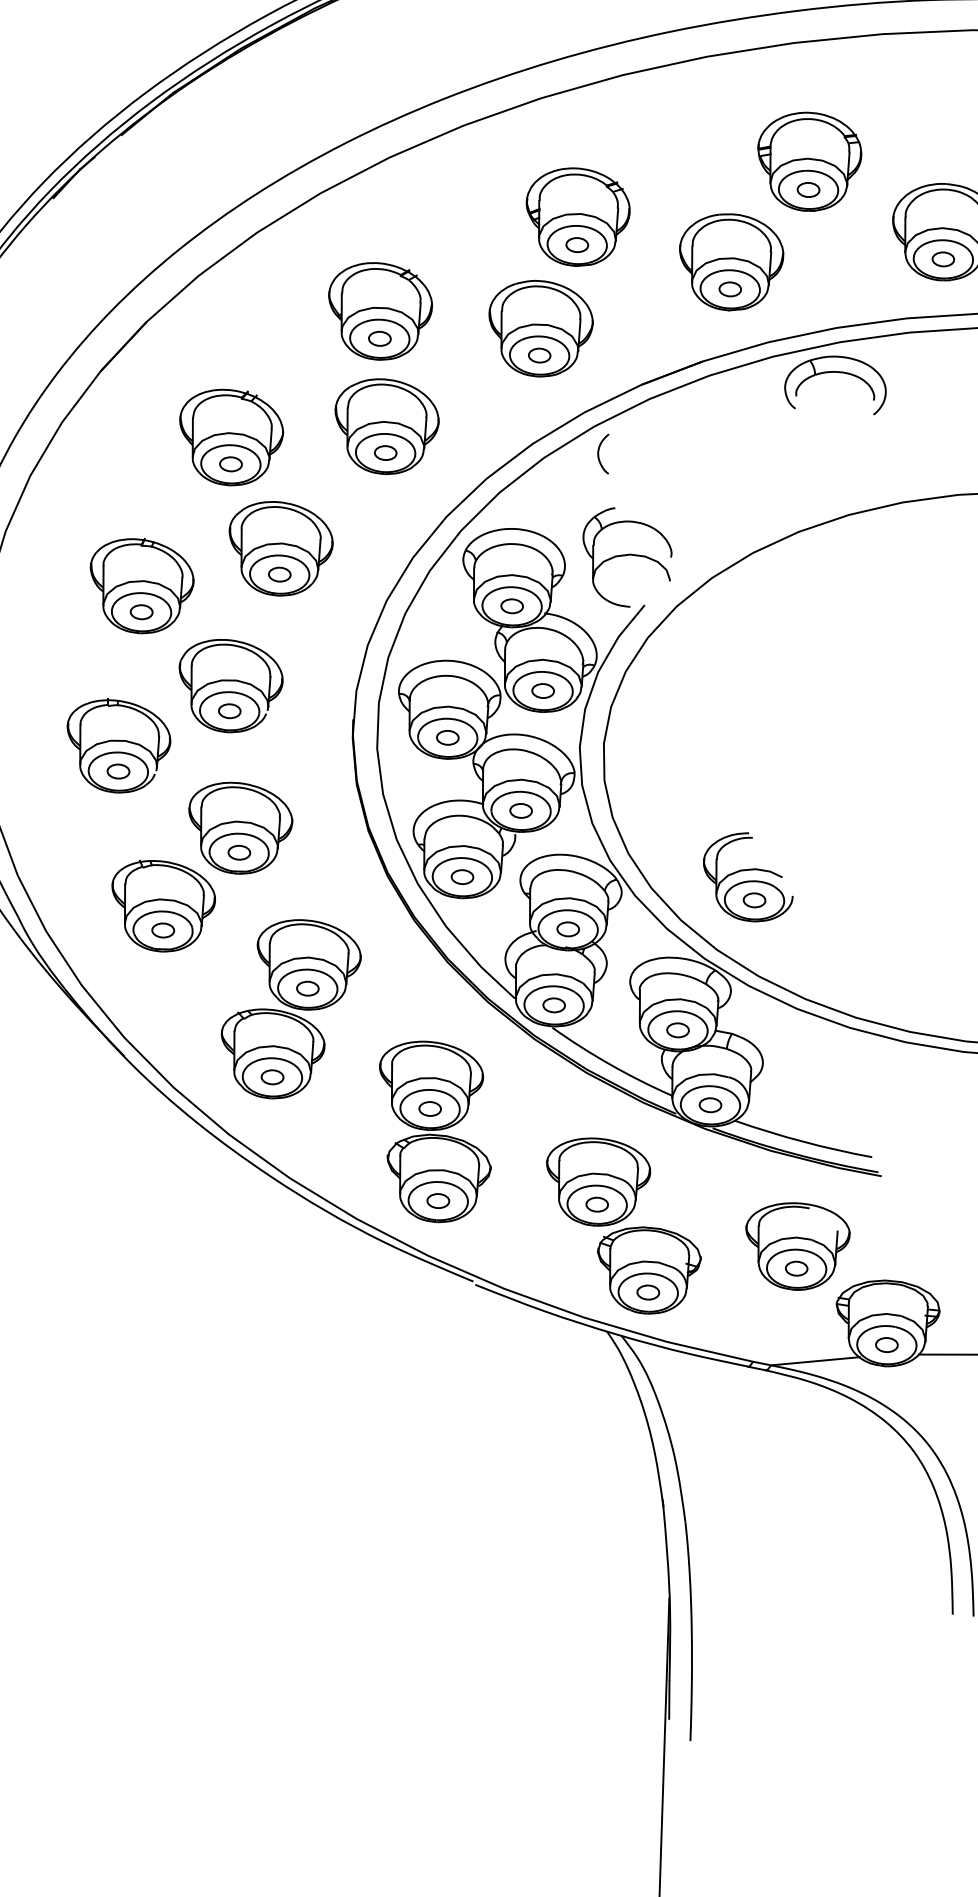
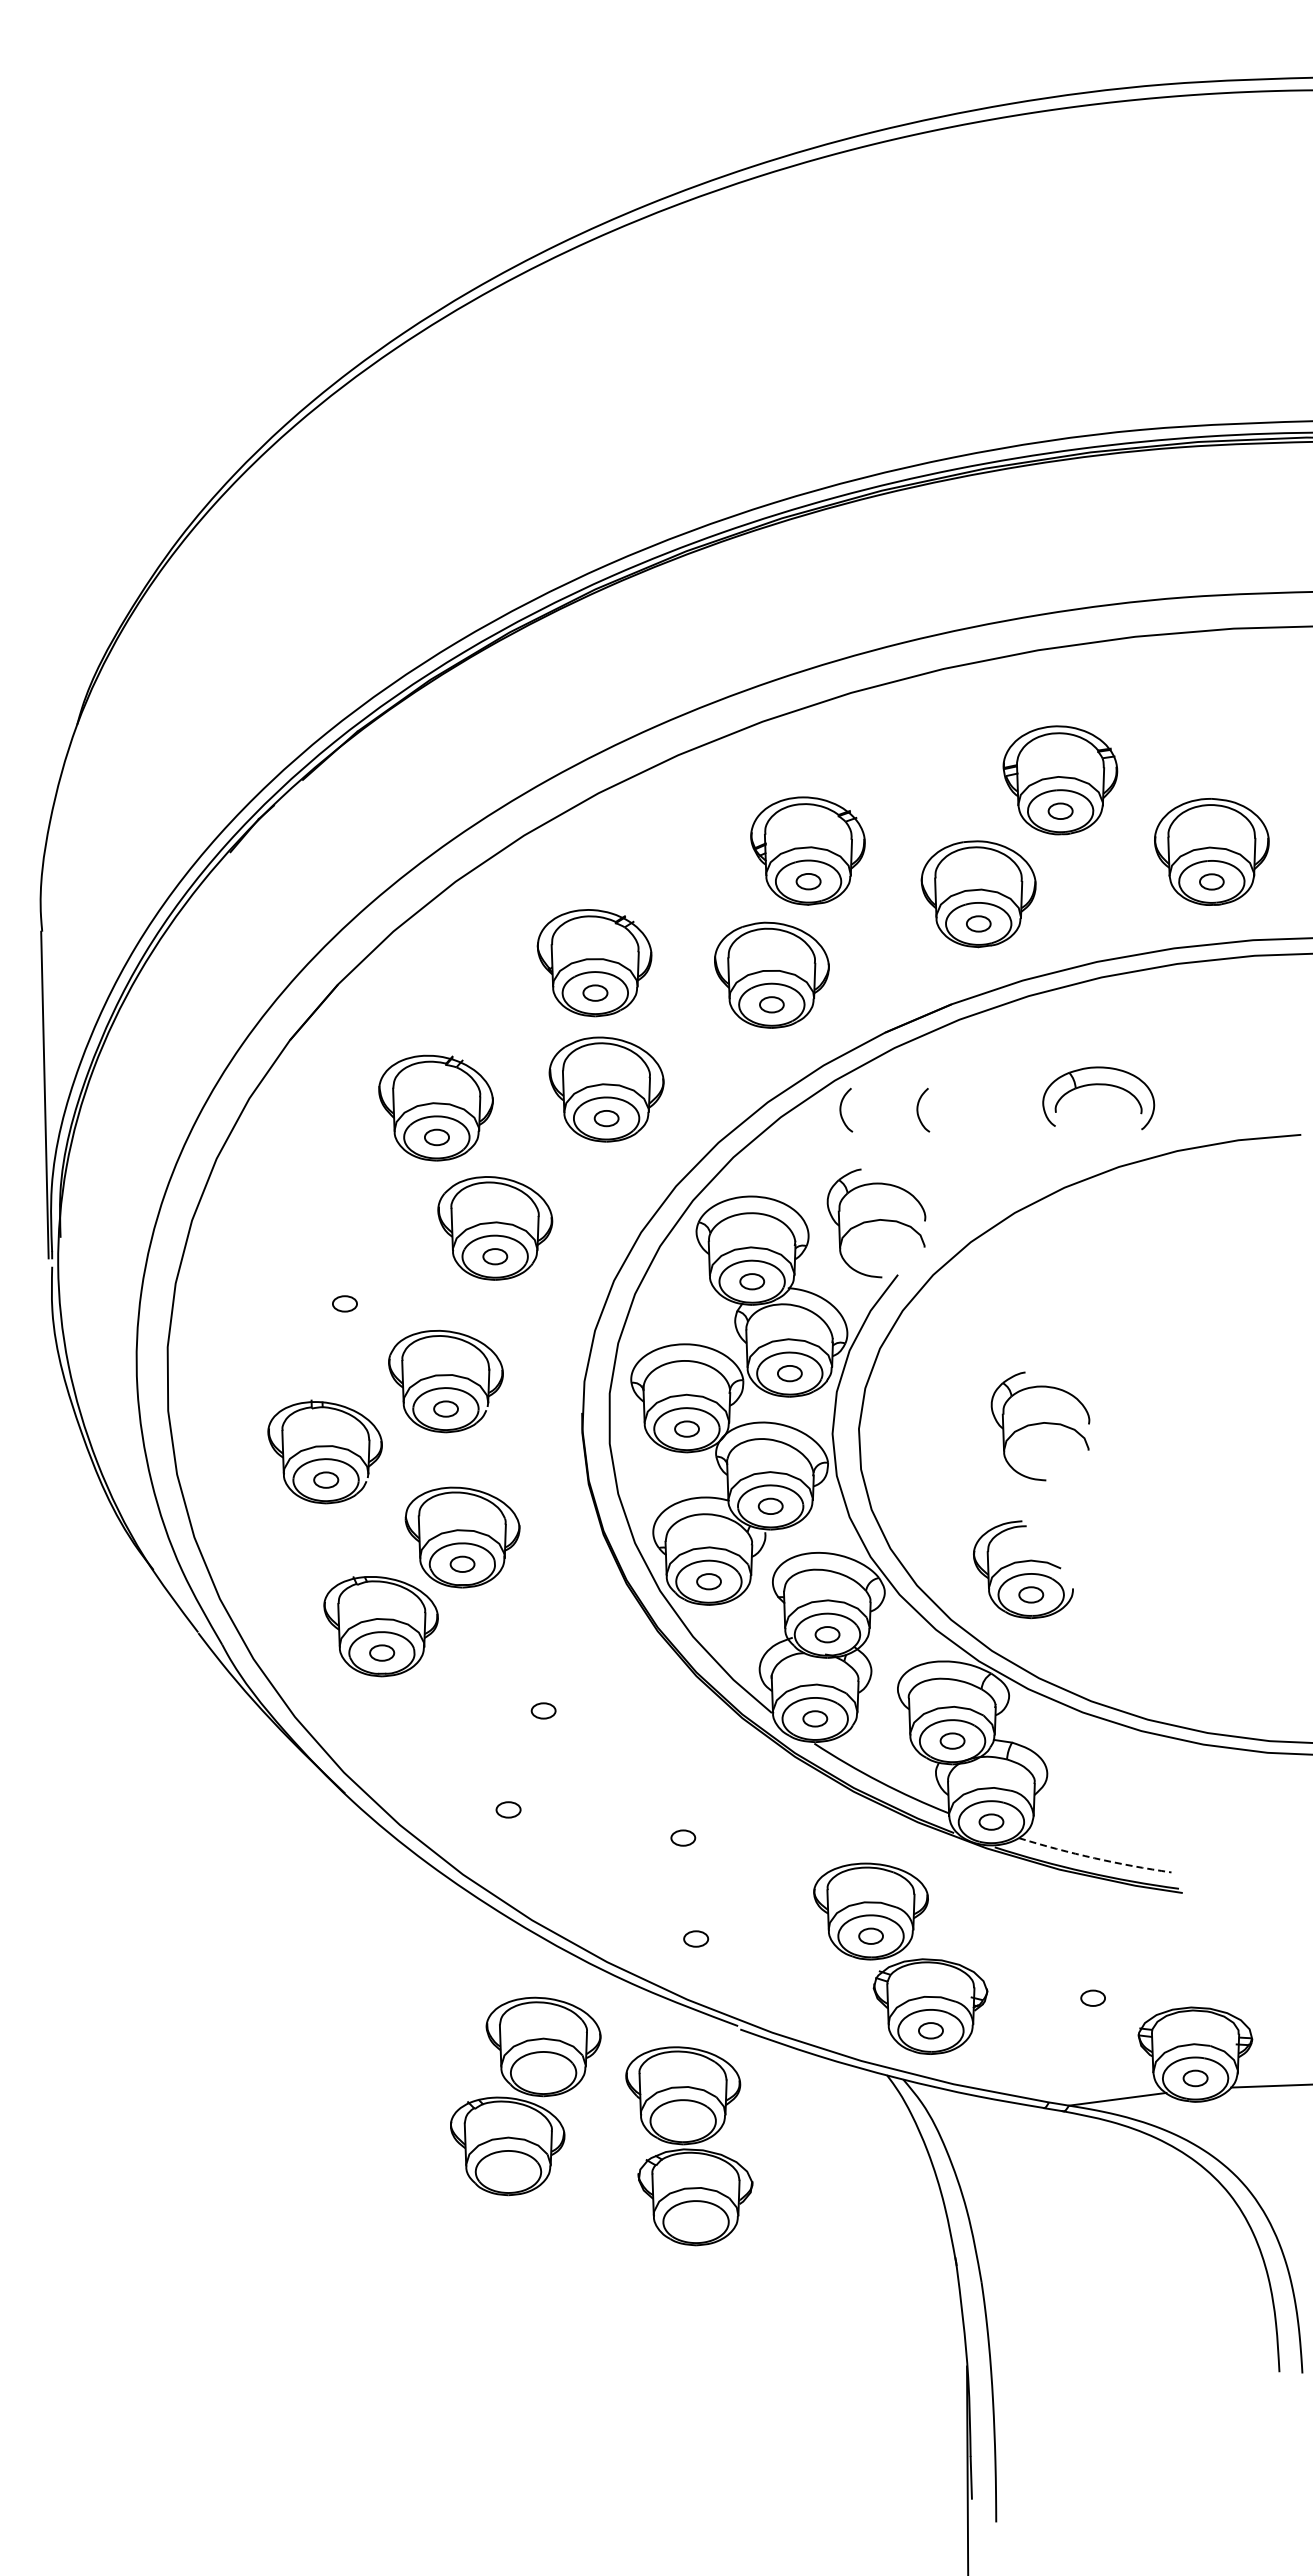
part: (835, 373) -> (1098, 1085), moved
curve: (669, 455) -> (918, 1109), added
part: (141, 585) -> (343, 1274), removed
part: (768, 747) -> (1040, 1426), added
part: (290, 1009) -> (525, 2096), moved
part: (434, 1132) -> (689, 2146), moved
arc: (802, 1141) -> (1094, 1858), solid -> dashed
part: (796, 1246) -> (1092, 1973), removed

